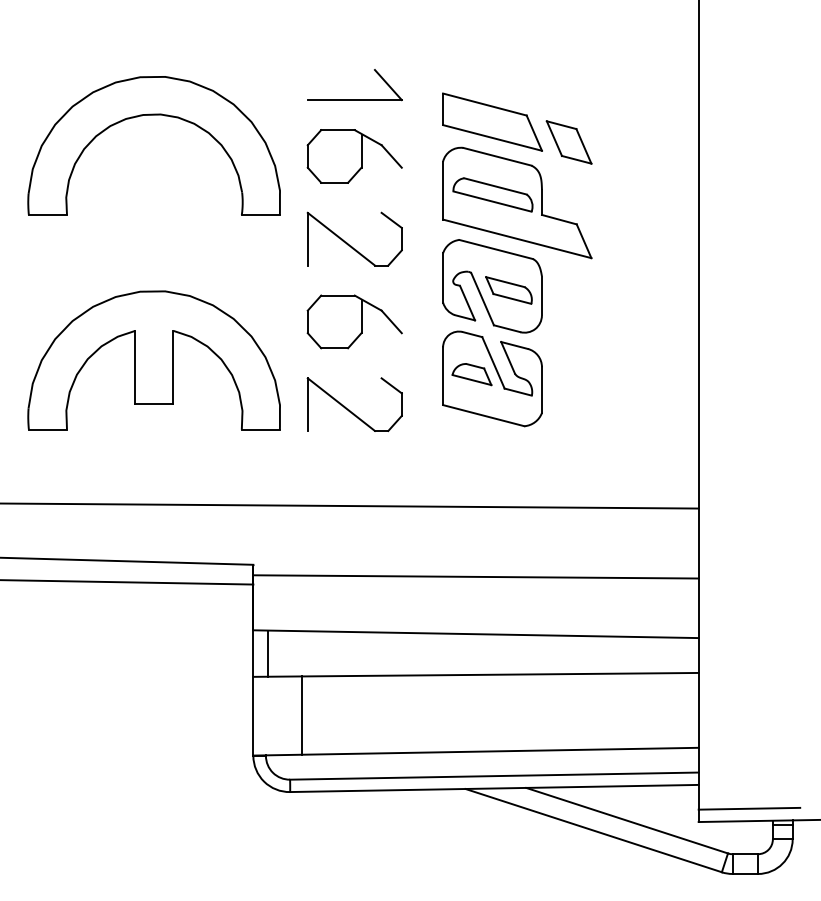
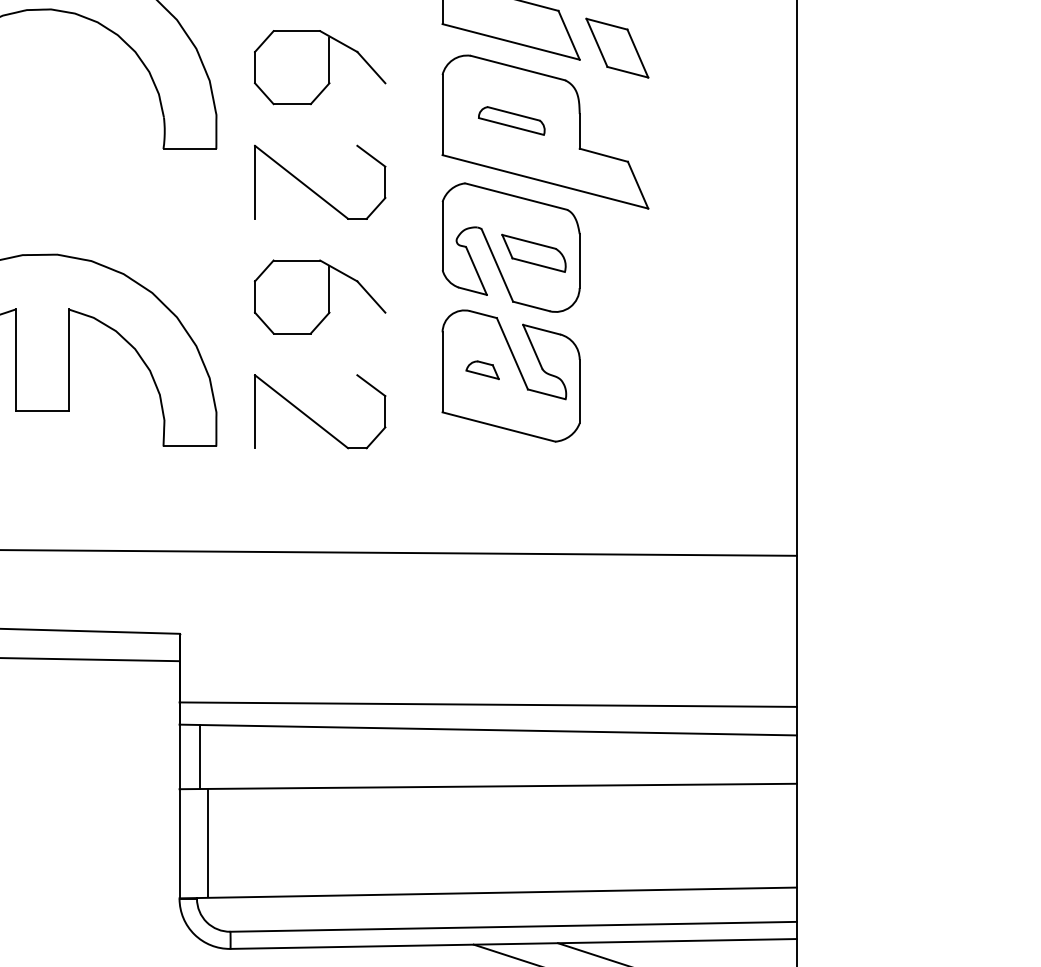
part: (492, 194) -> (511, 120), size x0.6
part: (471, 374) -> (481, 369), size x0.6
line: (475, 576) -> (487, 704), moved
line: (301, 715) -> (207, 842), moved

